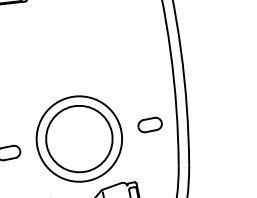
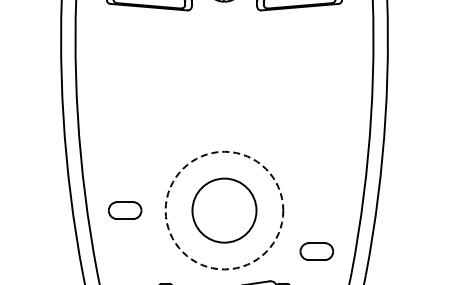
part: (149, 125) -> (316, 251), moved
circle: (79, 138) -> (224, 210), size x0.7
circle: (79, 138) -> (224, 210), solid -> dashed

